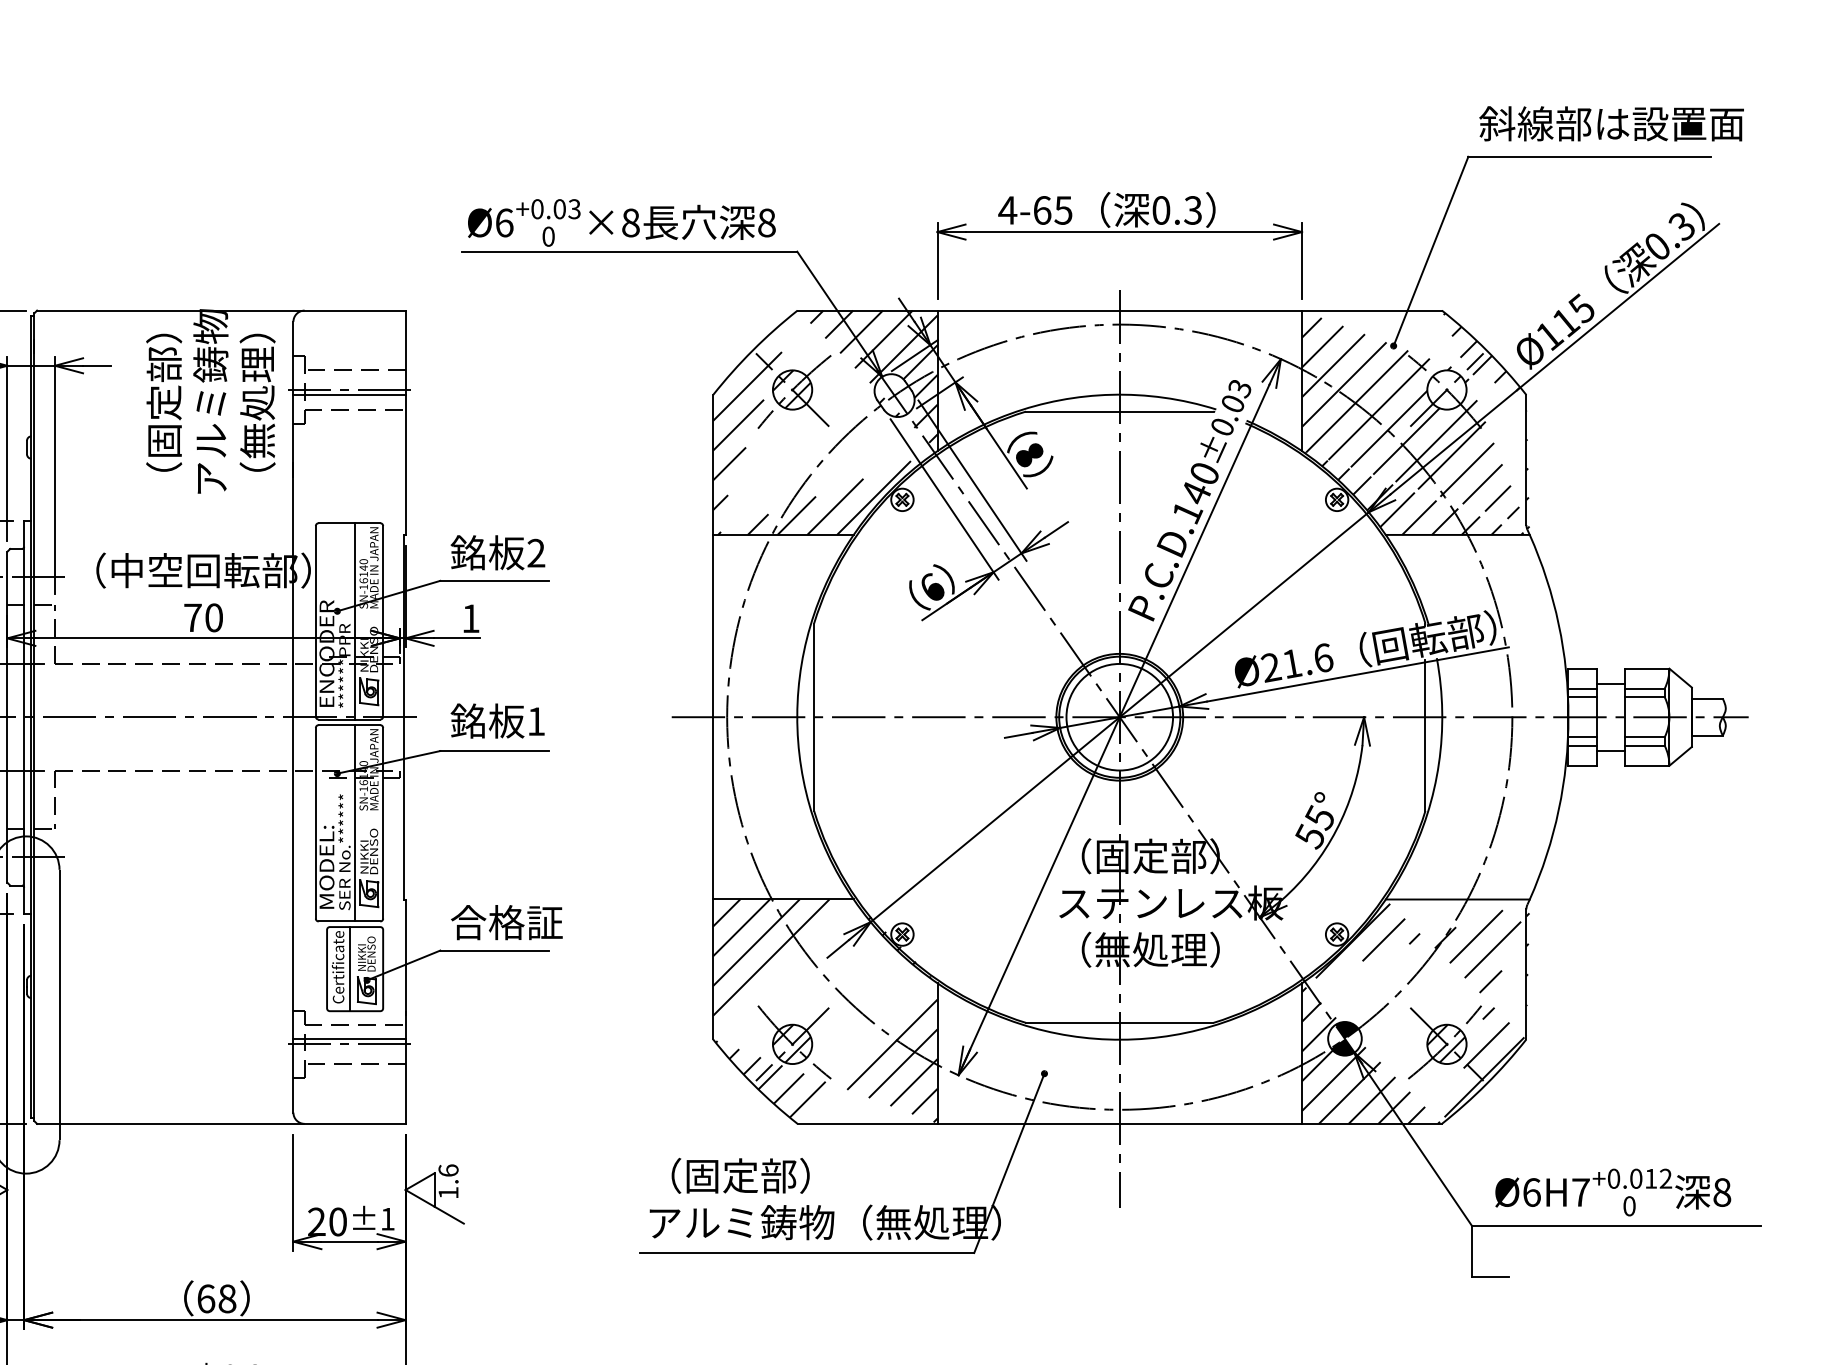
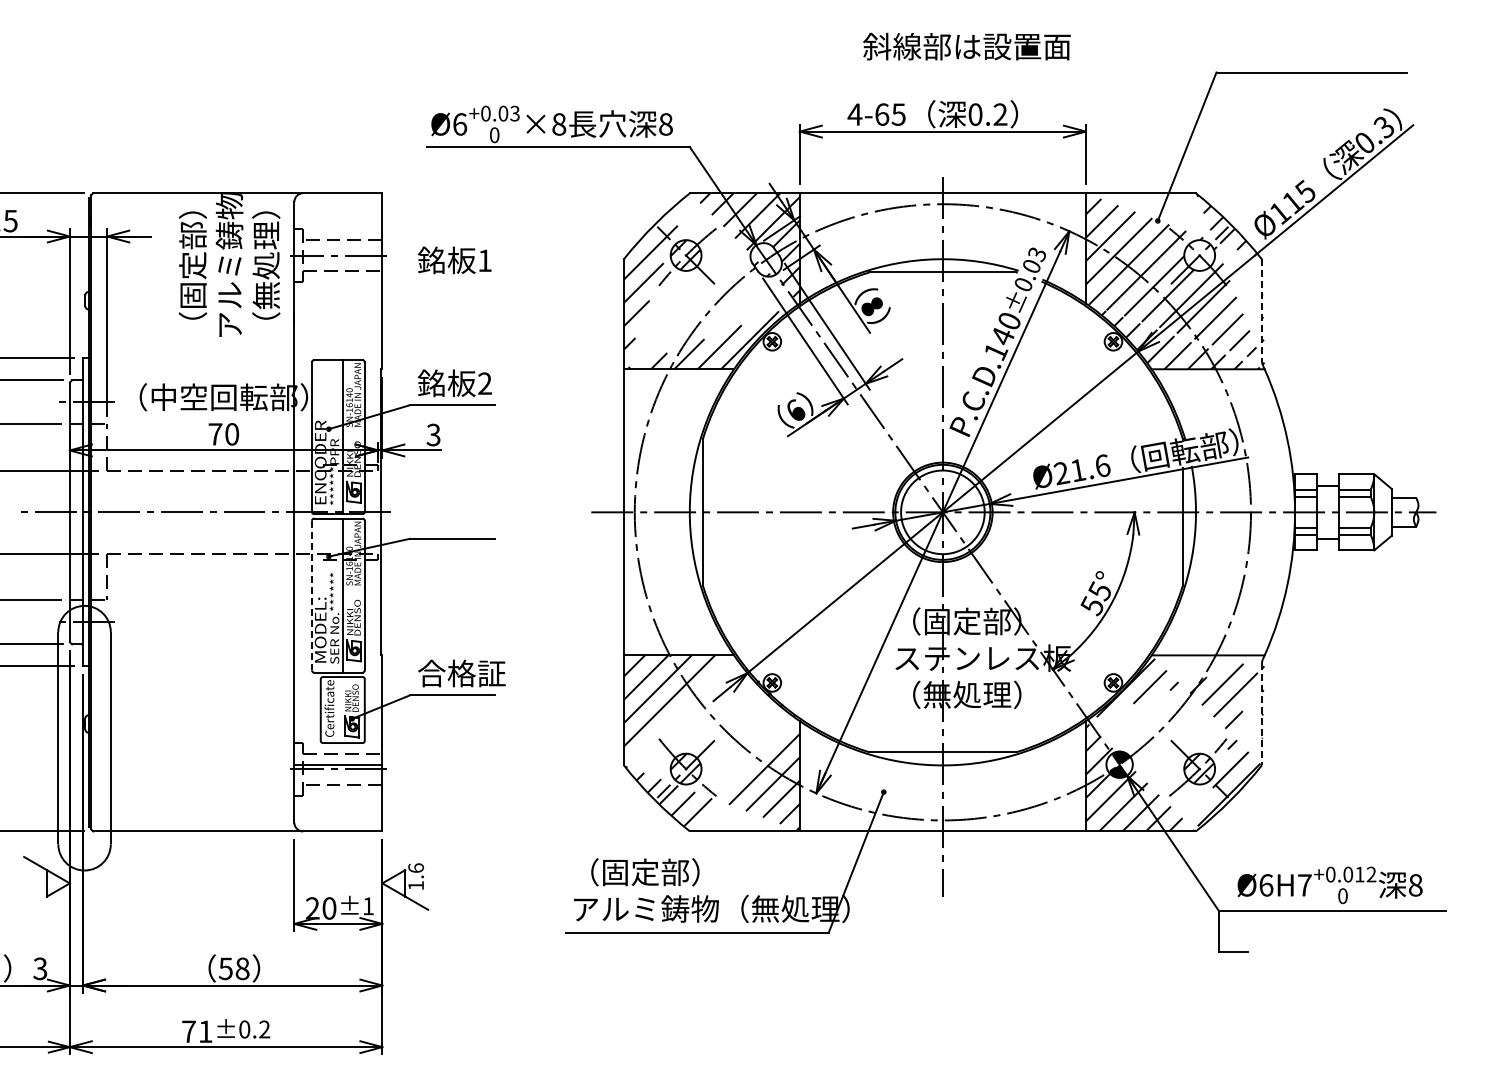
text: (1611, 123) -> (966, 46), moved
text: (1193, 210) -> (1000, 114), 0.3 -> 0.2
line: (349, 395) -> (338, 259), removed
line: (1527, 461) -> (1262, 311), solid -> dashed
text: (470, 618) -> (433, 434), 1 -> 3
text: (497, 721) -> (454, 260), moved
line: (315, 823) -> (311, 595), solid -> dashed
line: (349, 969) -> (338, 710), removed
line: (1527, 974) -> (1262, 714), solid -> dashed
text: (205, 1298) -> (225, 968), 68 -> 58

